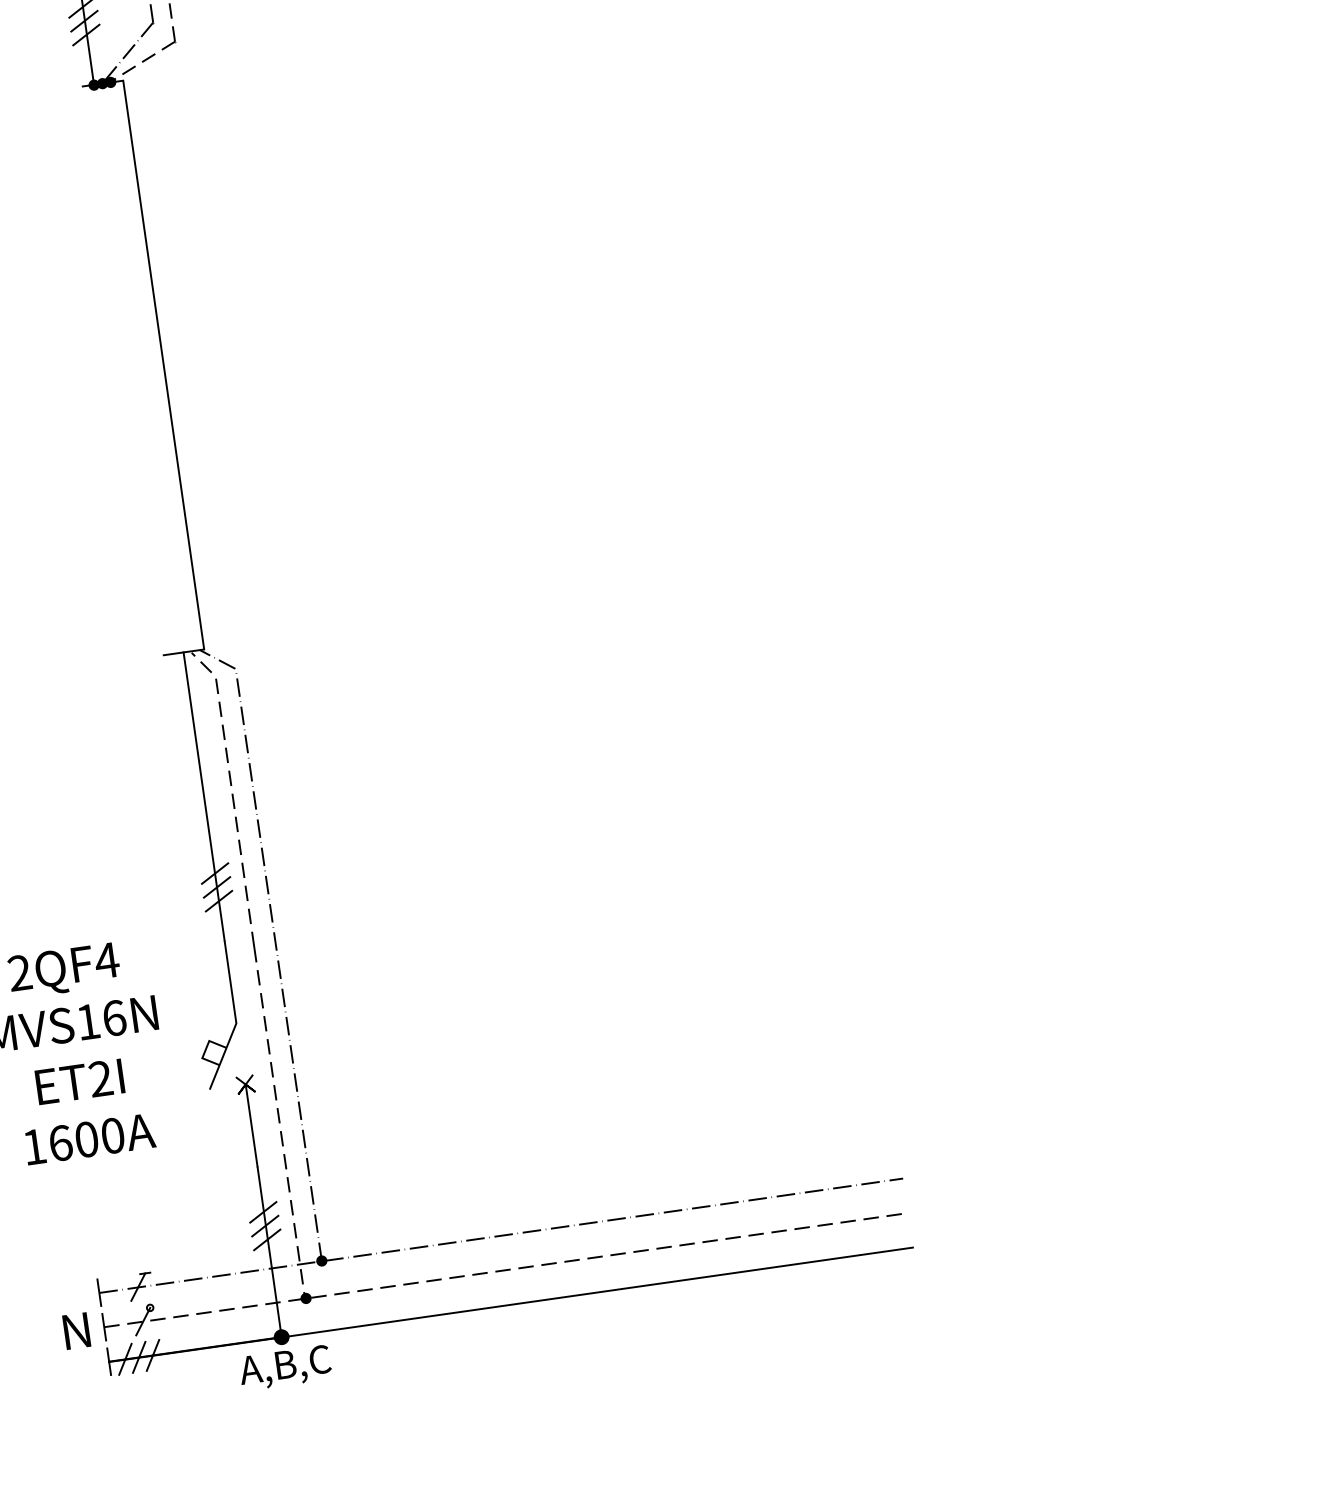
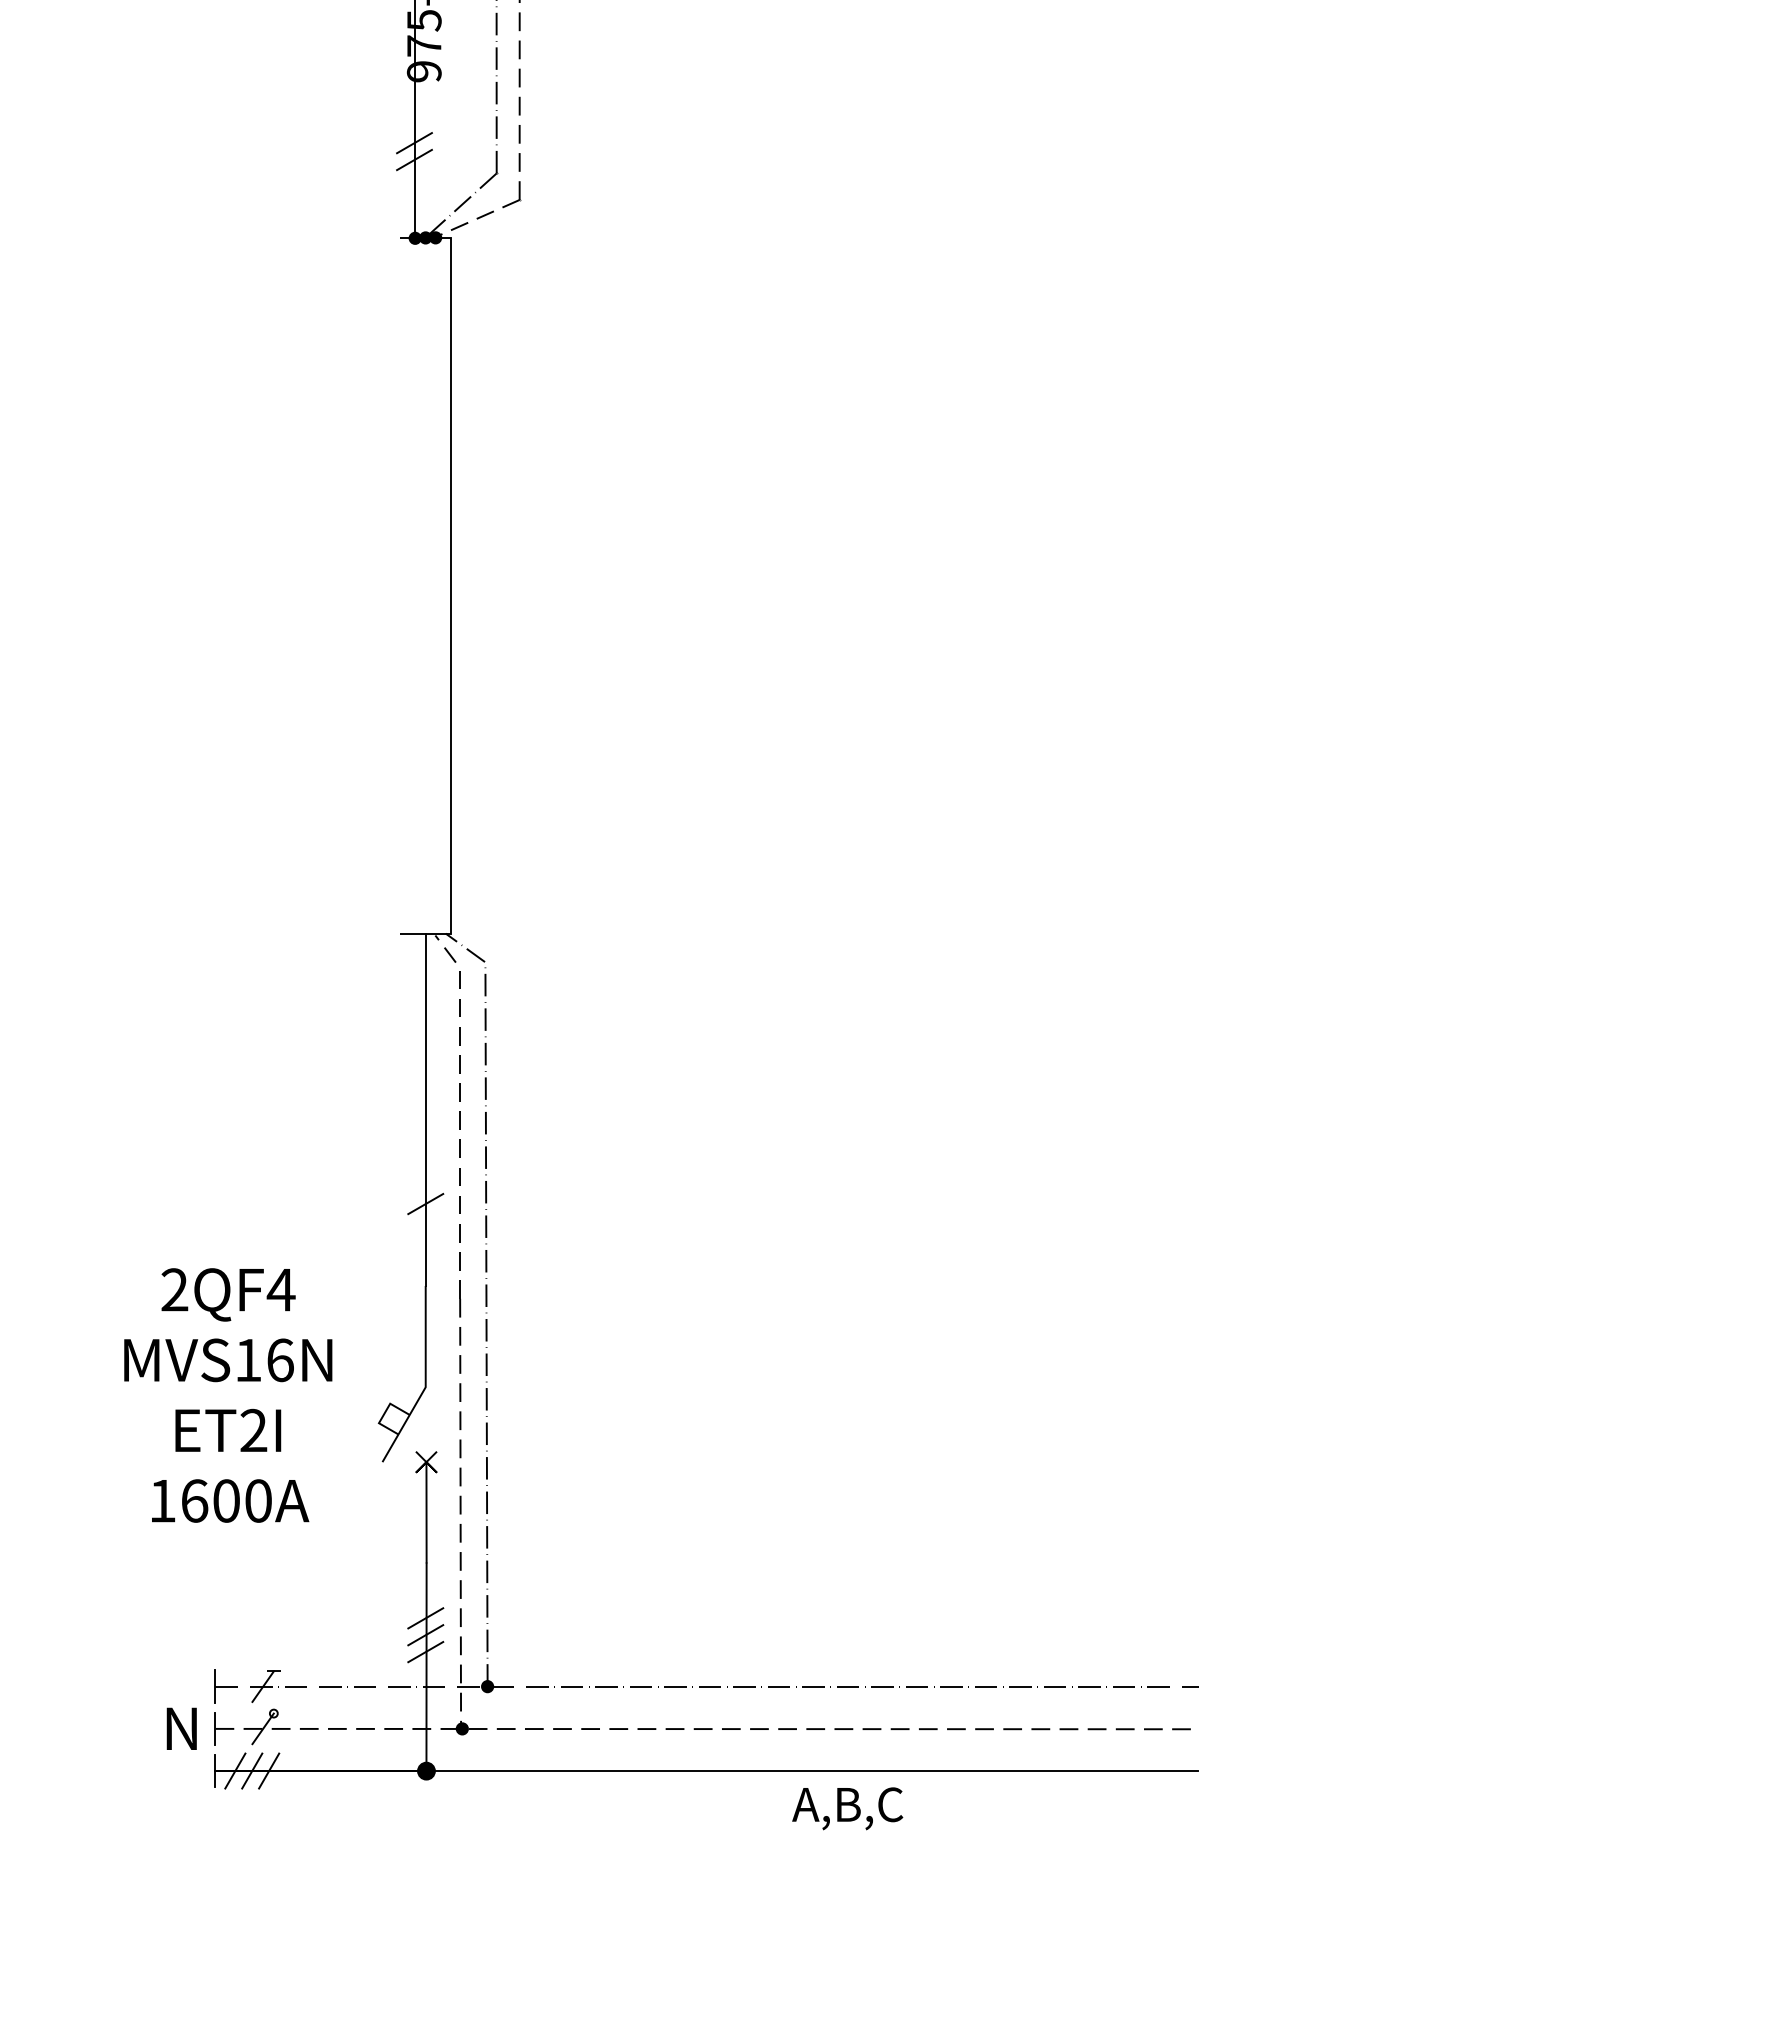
line: (86, 34) -> (414, 176), removed
line: (216, 887) -> (425, 1220), removed
line: (218, 900) -> (425, 1237), removed
text: (285, 1367) -> (847, 1808), moved

